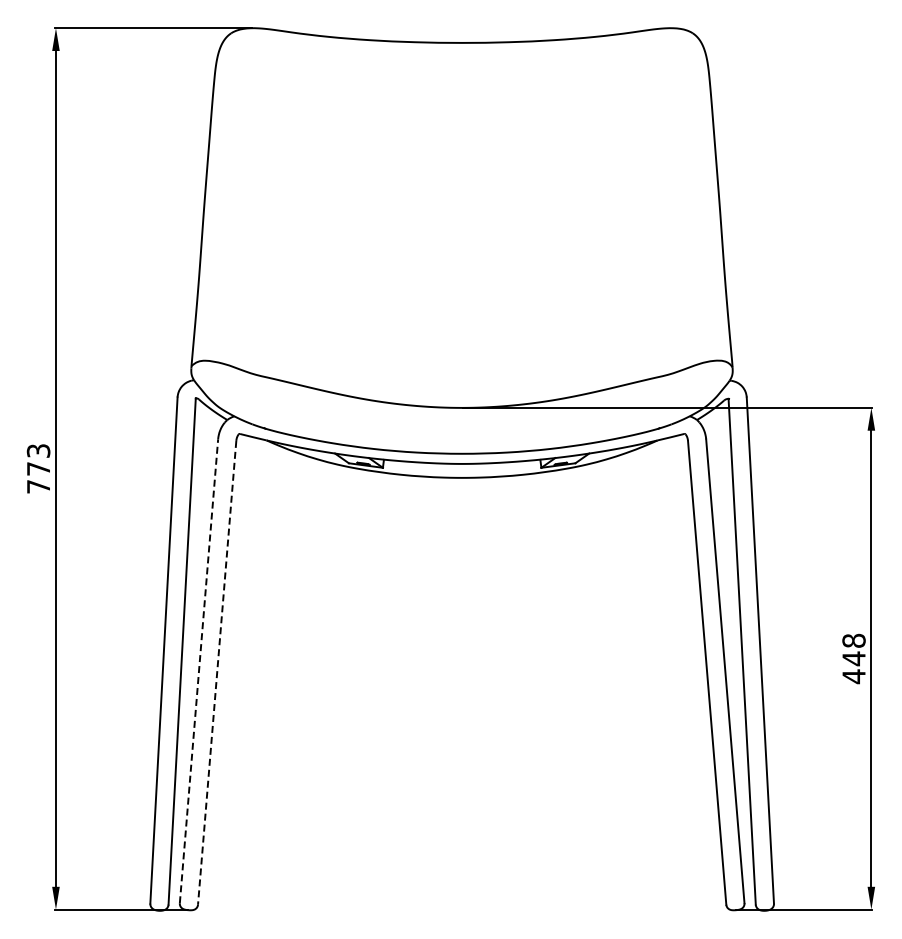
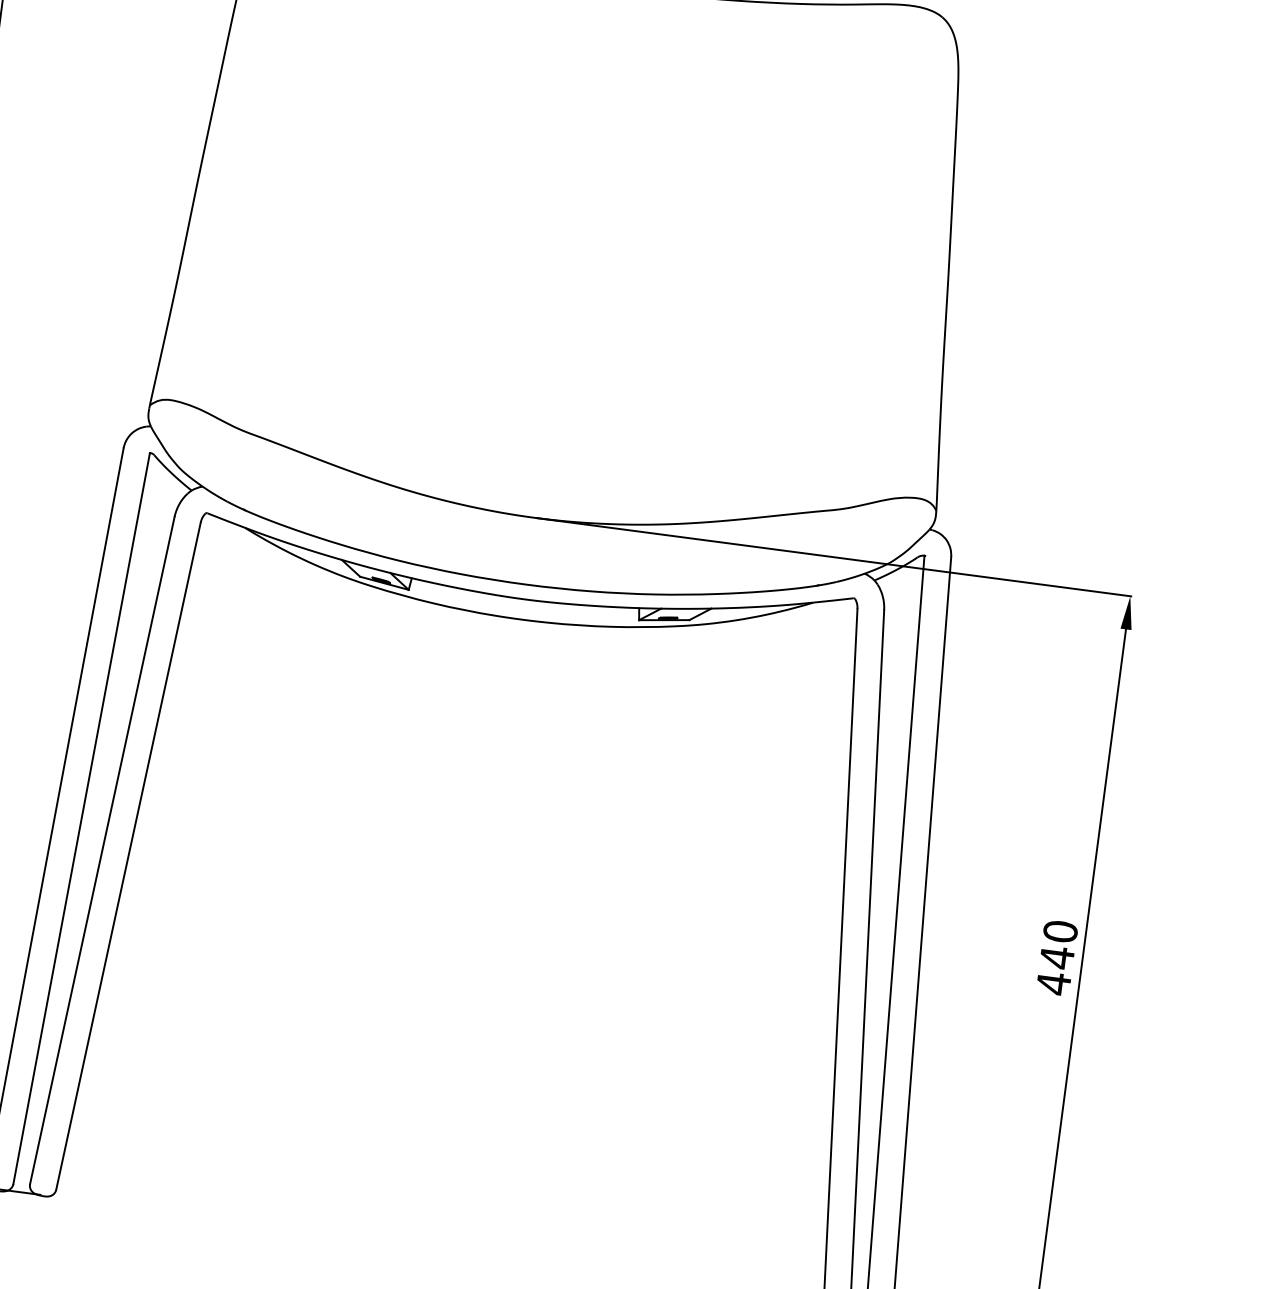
text: (853, 640) -> (1059, 930), 448 -> 440
line: (199, 671) -> (103, 850), dashed -> solid
line: (217, 672) -> (129, 855), dashed -> solid

